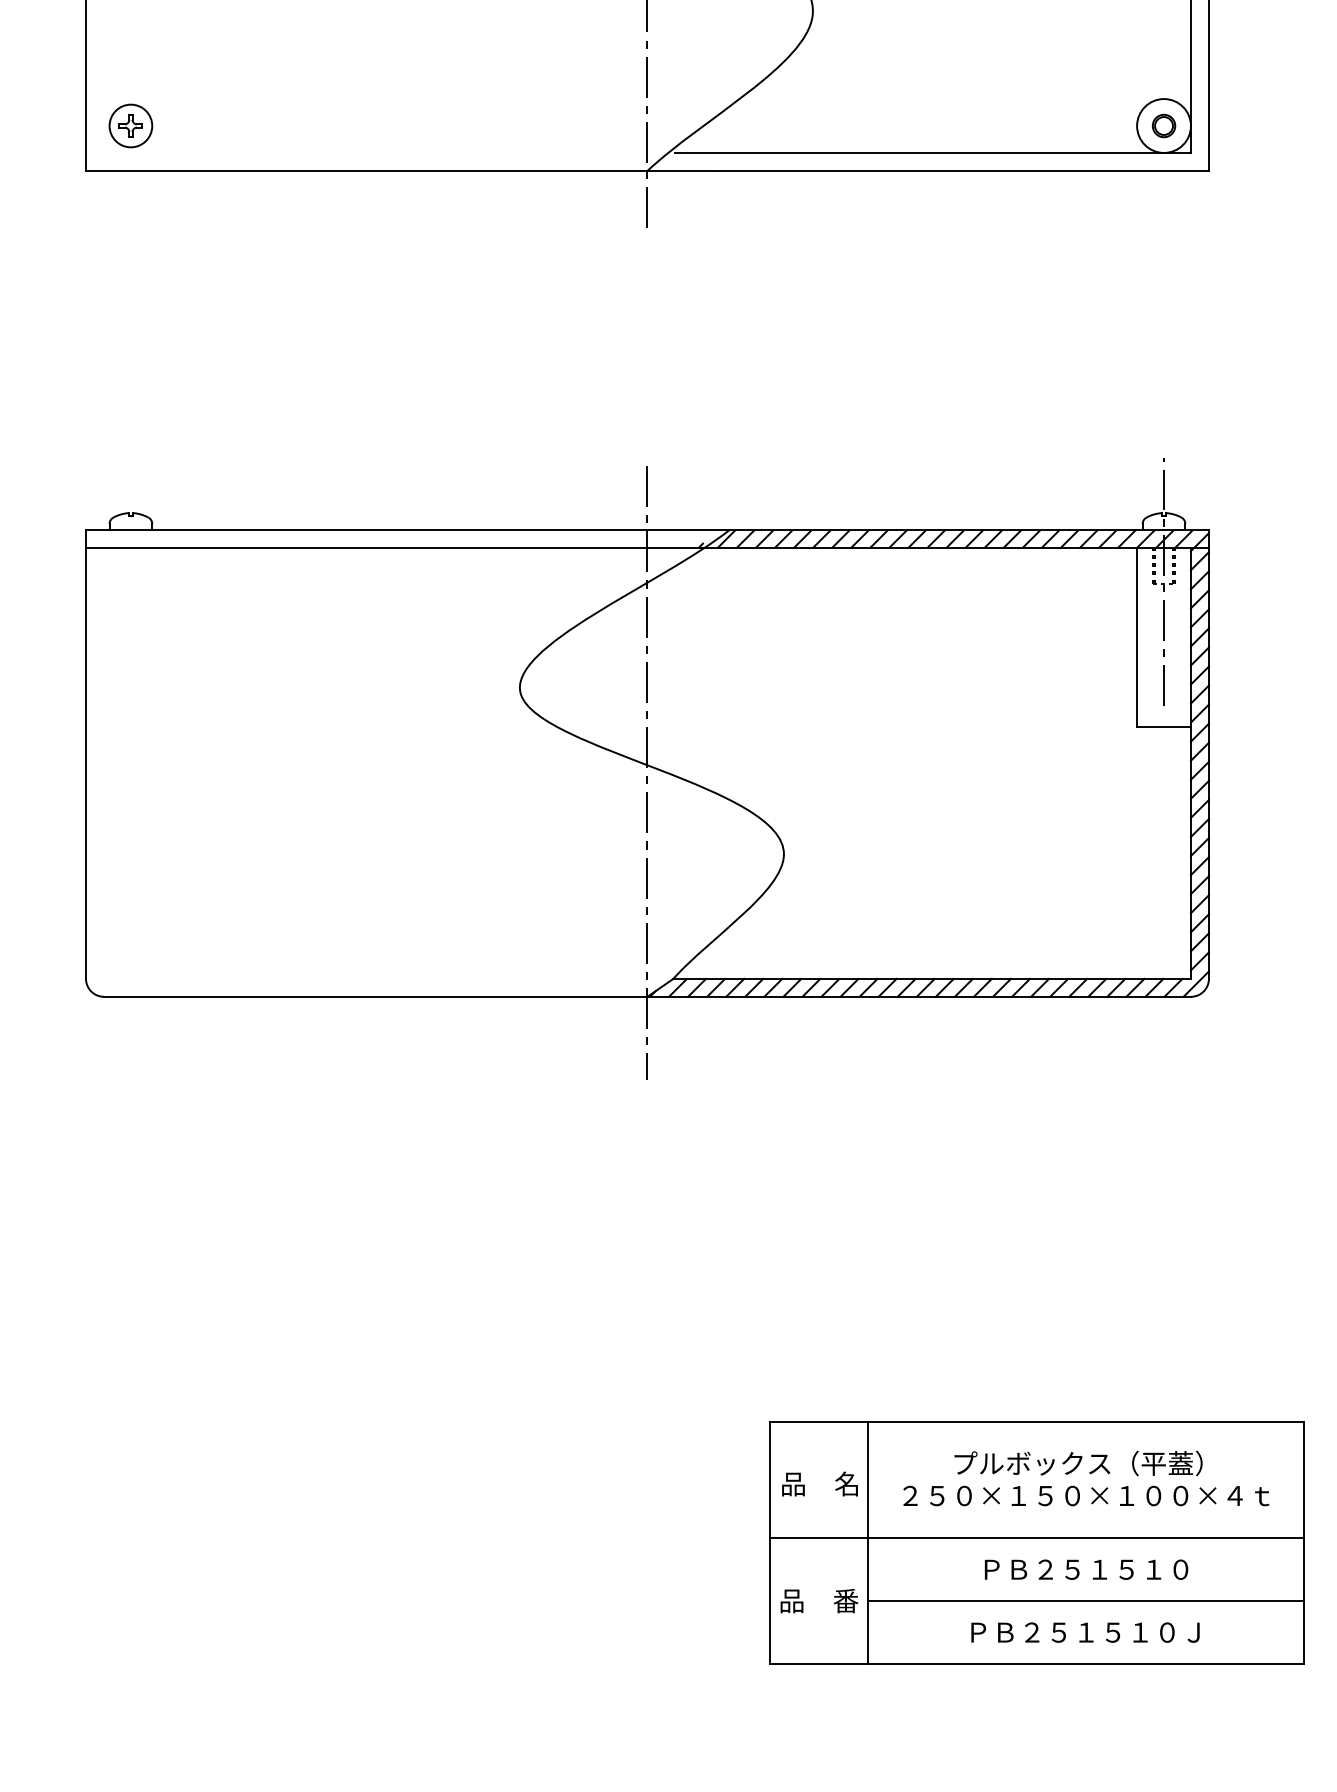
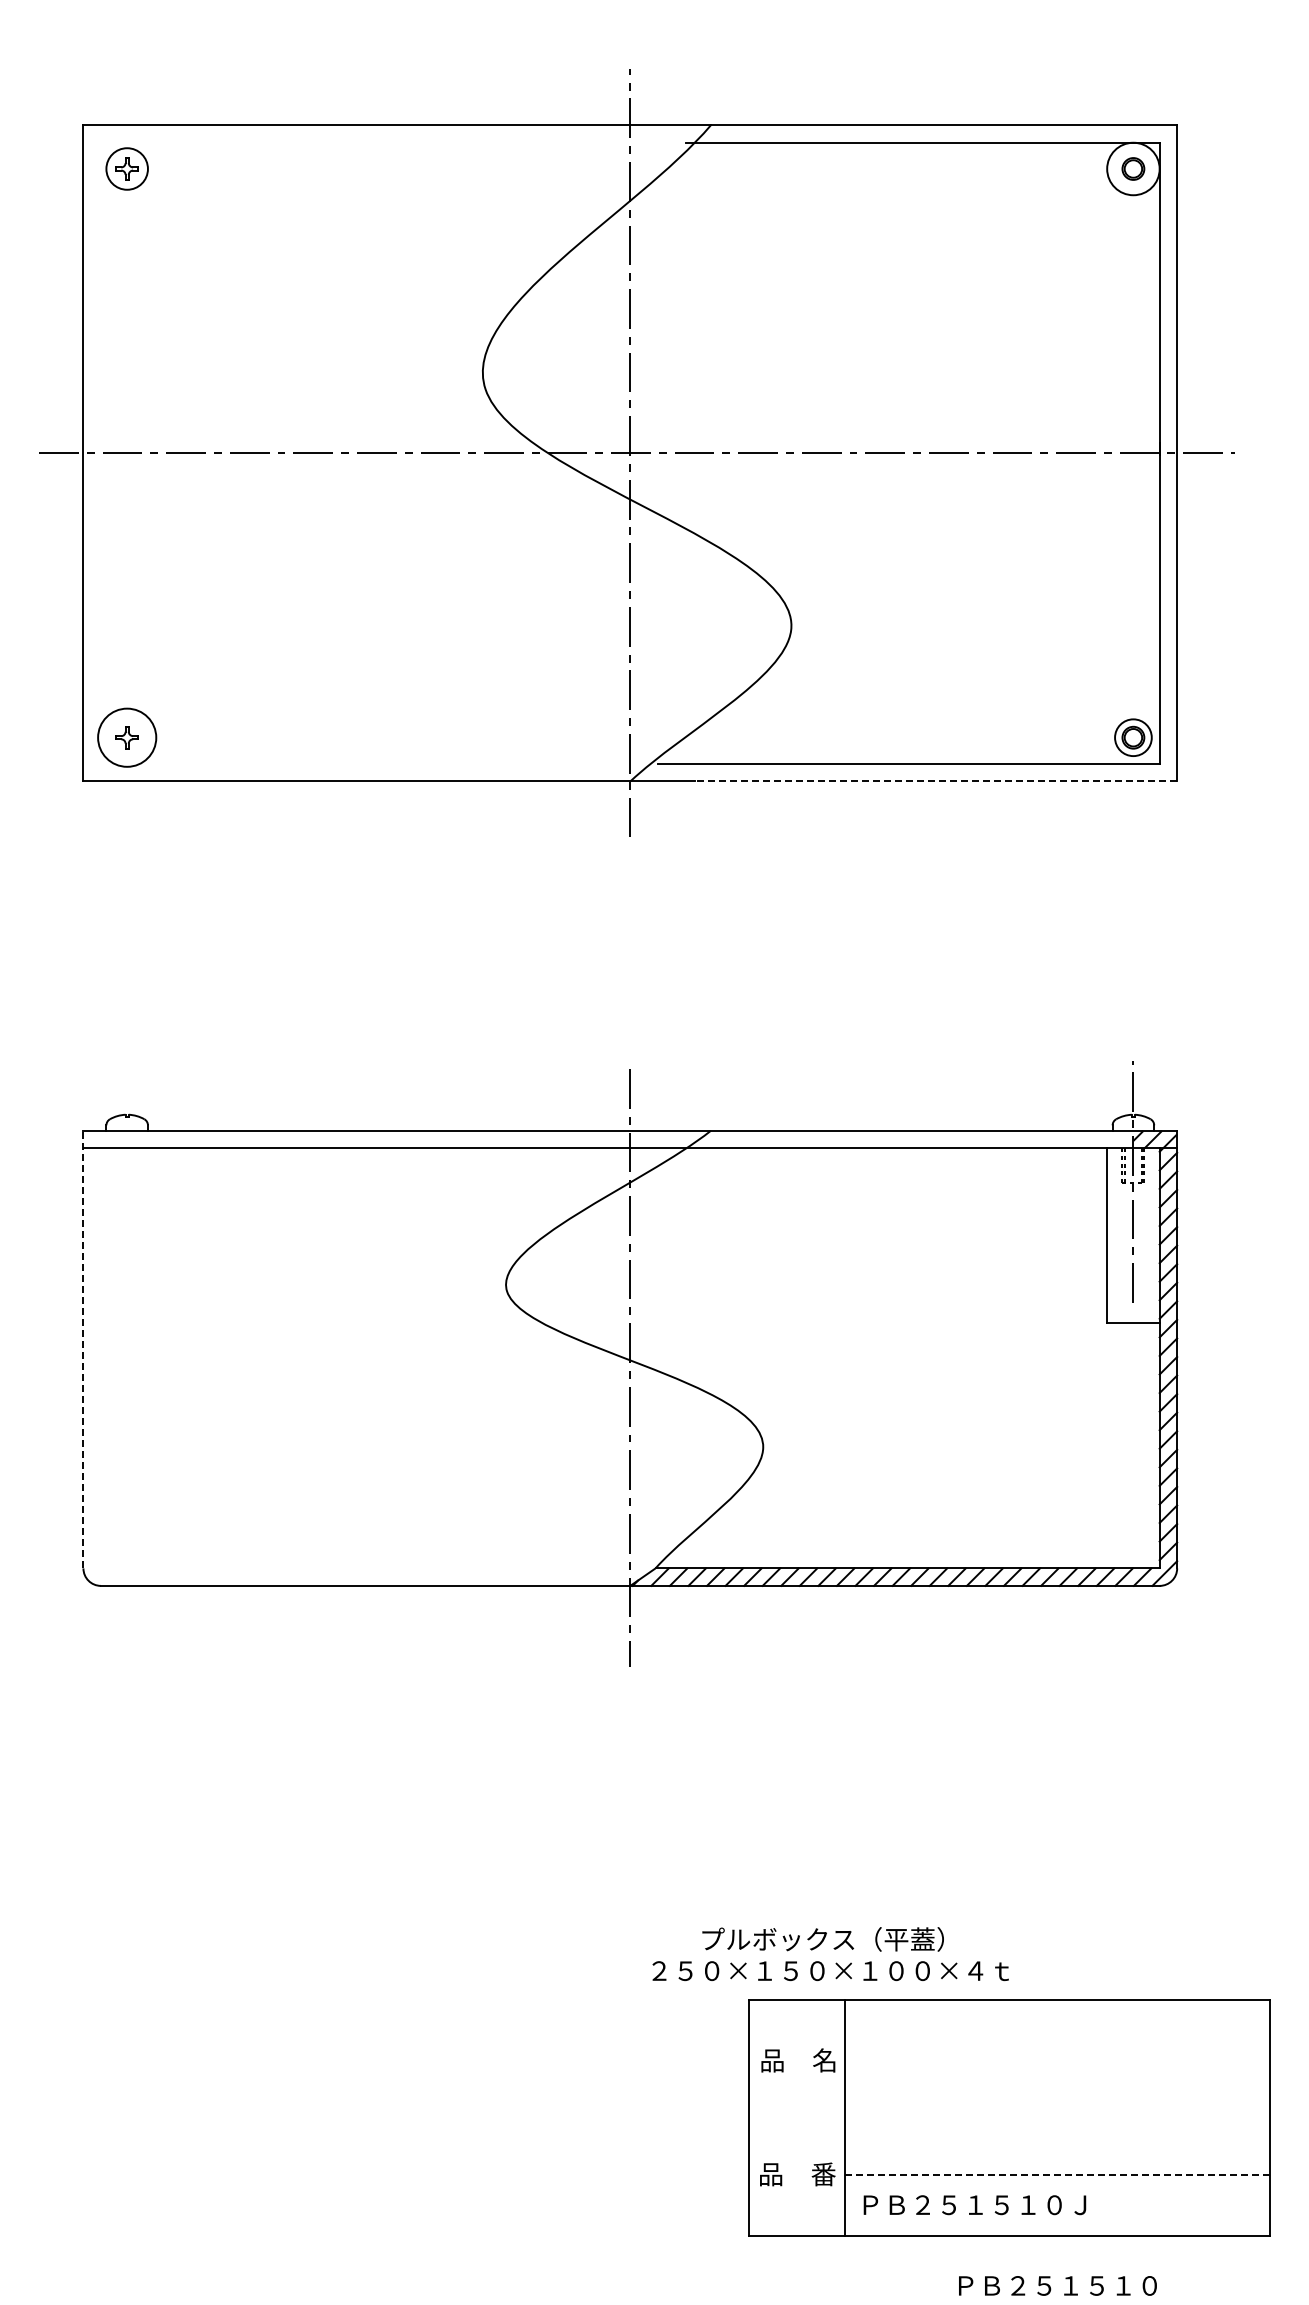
circle: (130, 125) -> (126, 737), size x1.4
circle: (1164, 125) -> (1133, 737), size x0.7
line: (961, 170) -> (936, 781), solid -> dashed
hatch: (931, 538) -> (906, 1139), removed
line: (86, 754) -> (83, 1349), solid -> dashed
text: (1086, 1477) -> (830, 1953), moved
line: (1036, 1538) -> (1009, 2113), removed
text: (1086, 1569) -> (1057, 2285), moved
line: (1087, 1601) -> (1058, 2174), solid -> dashed
text: (1085, 1632) -> (974, 2205), moved

